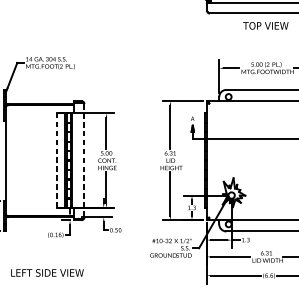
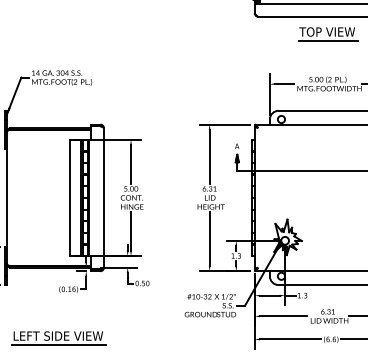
line: (266, 33) -> (328, 41), added
line: (56, 160) -> (69, 197), dashed -> solid
line: (84, 160) -> (103, 197), dashed -> solid
line: (47, 280) -> (58, 345), added

